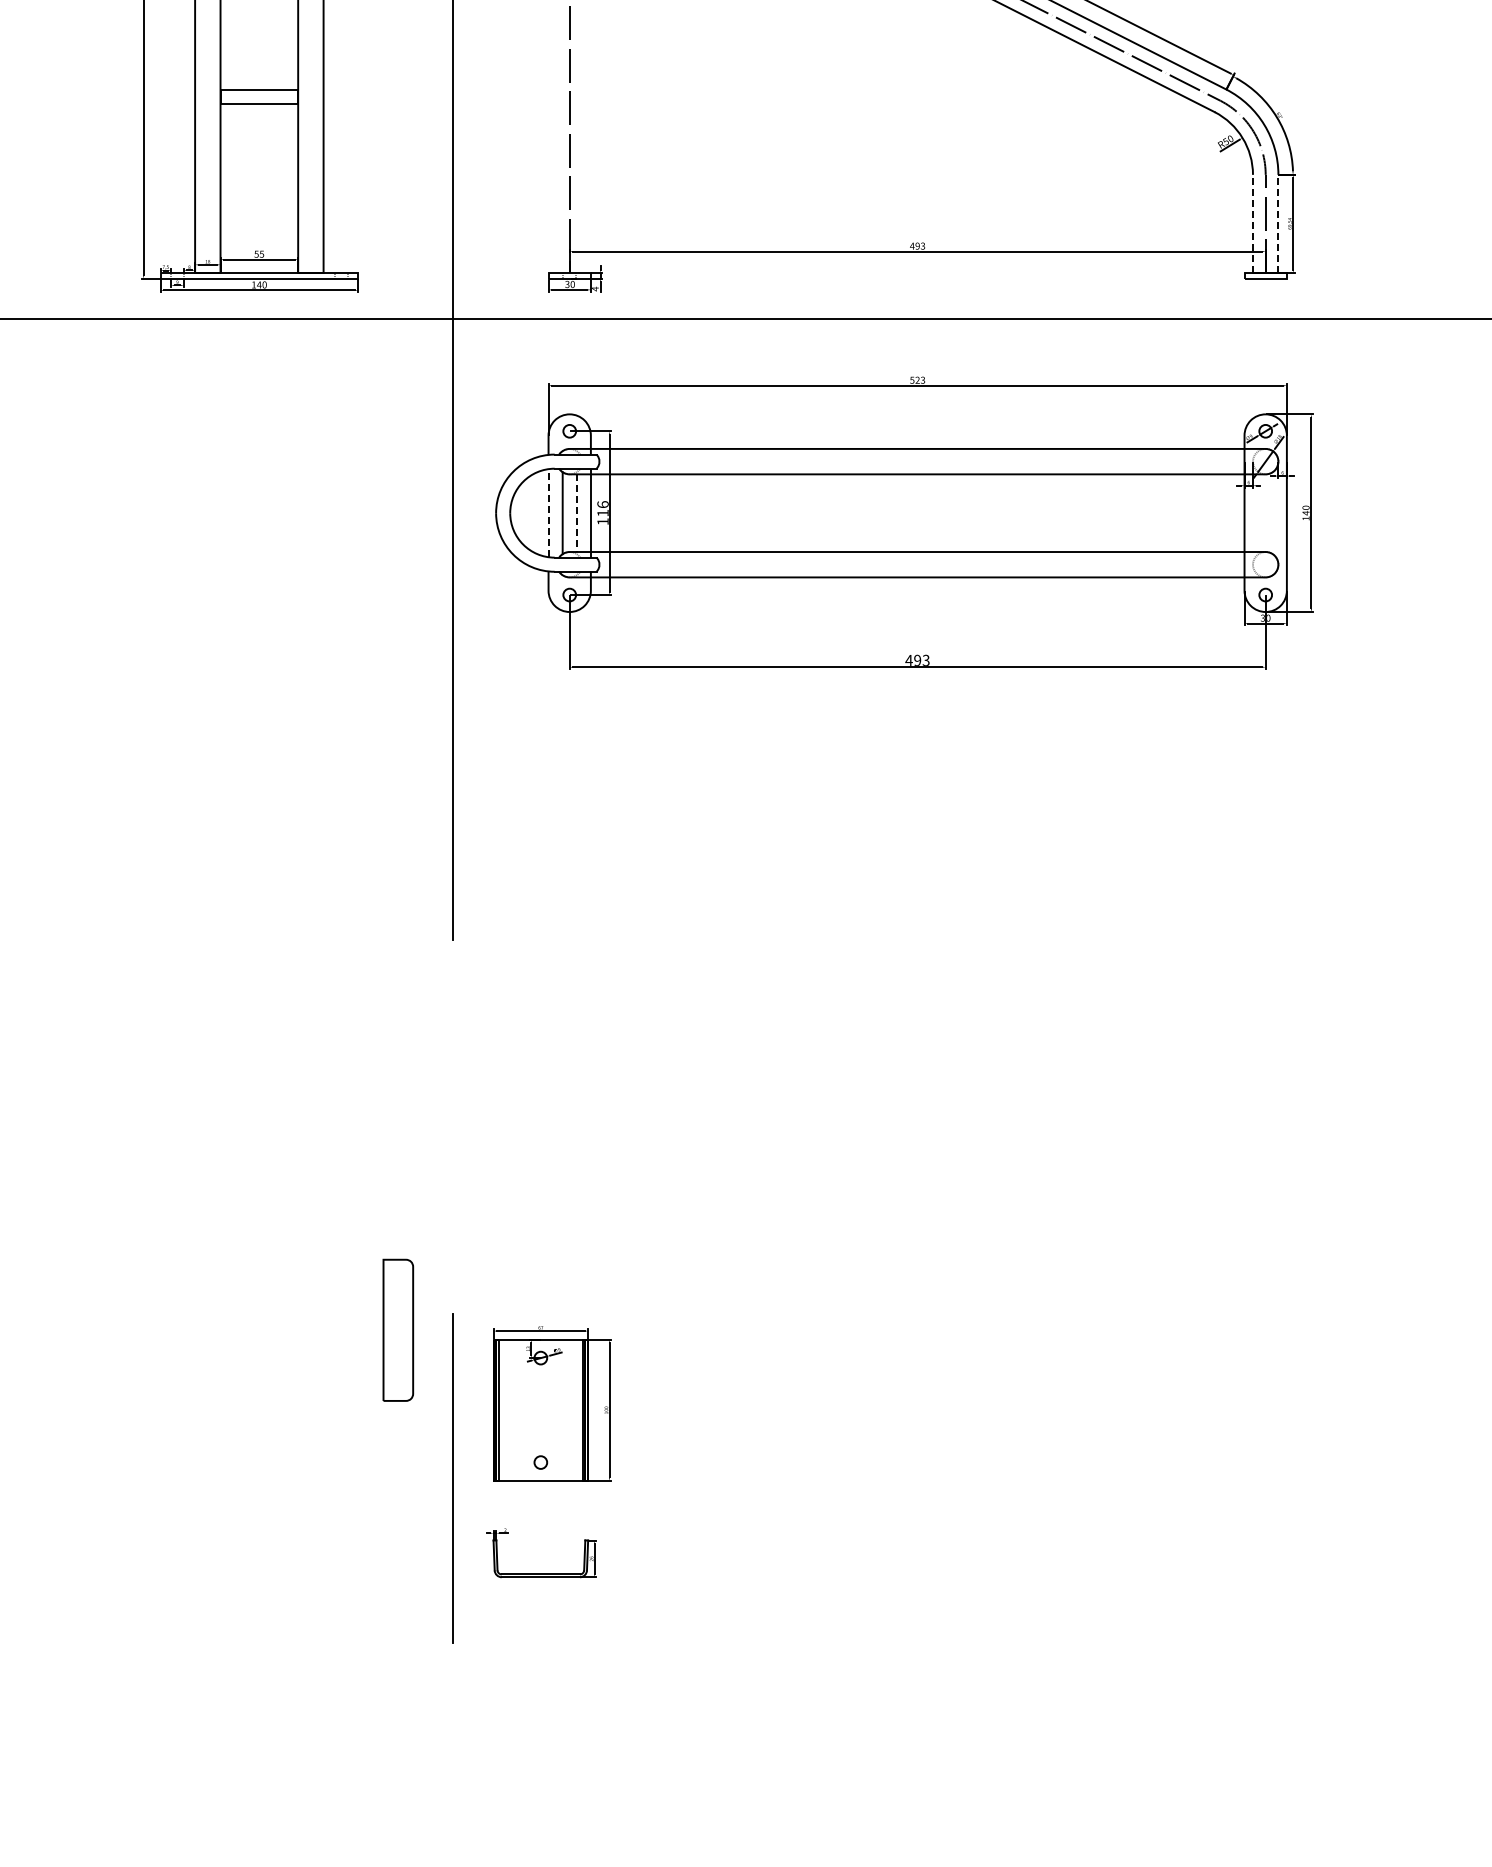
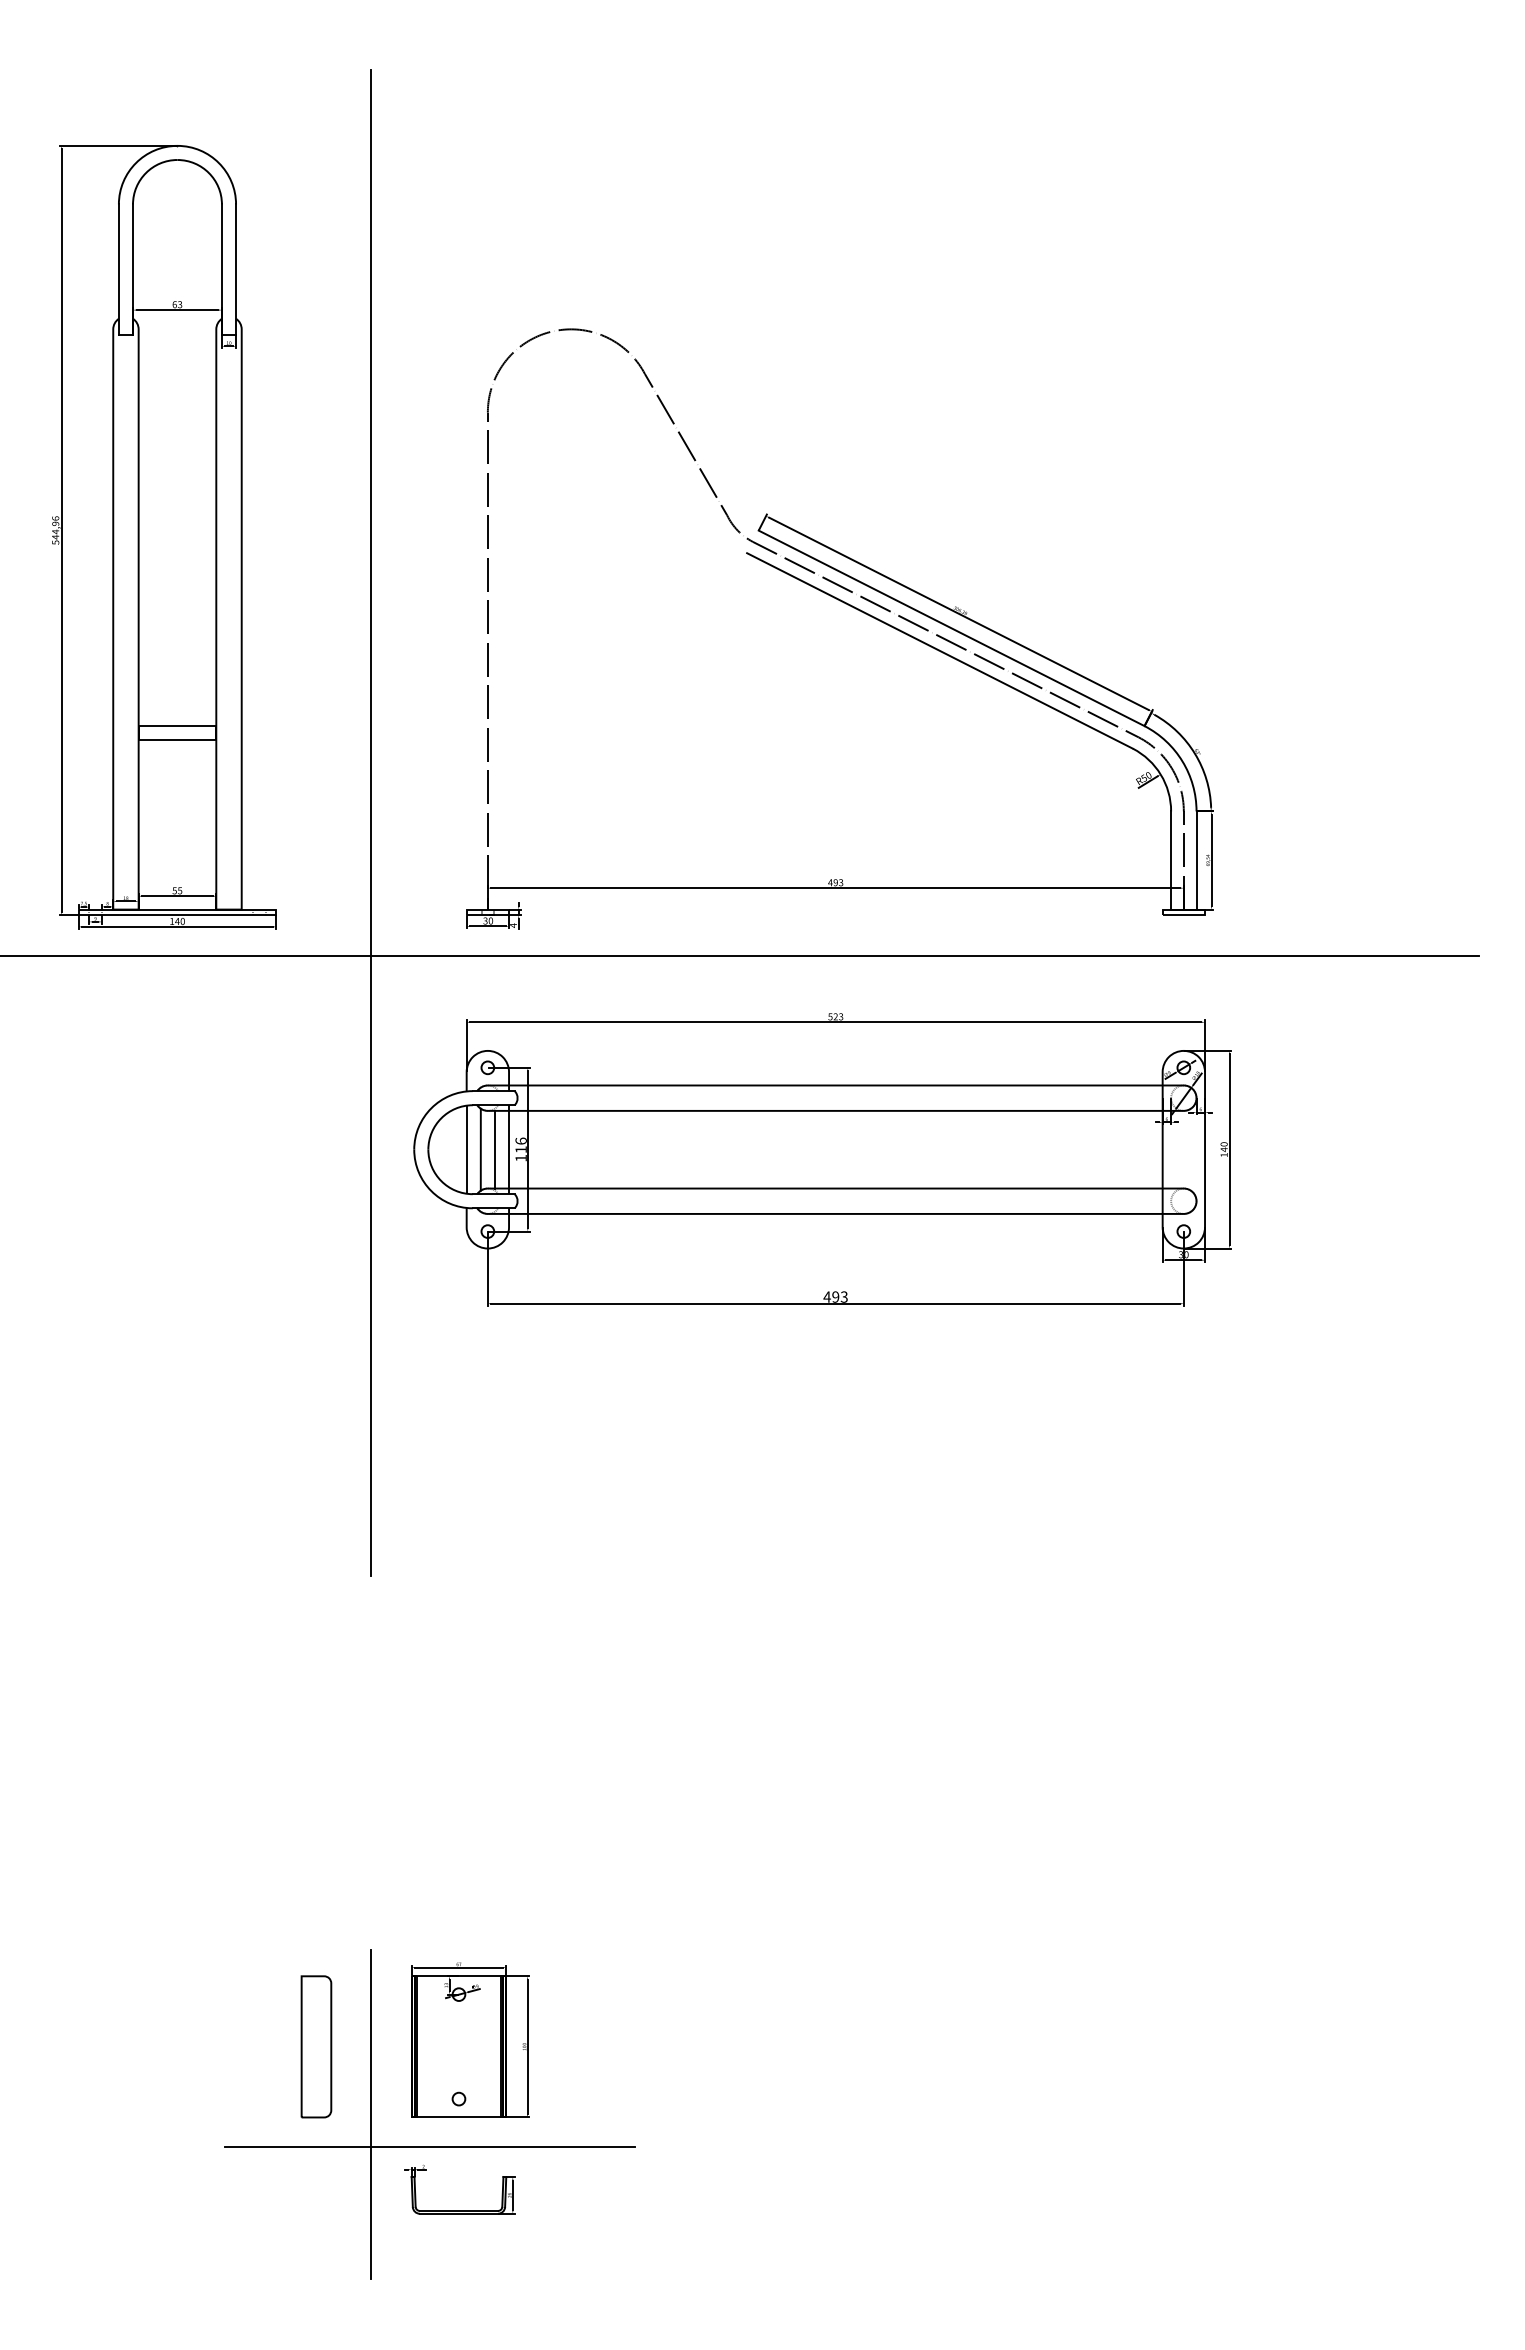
line: (1253, 223) -> (1171, 860), dashed -> solid
line: (1278, 223) -> (1196, 860), dashed -> solid
line: (548, 512) -> (466, 1149), dashed -> solid
line: (576, 512) -> (494, 1149), dashed -> solid
part: (398, 1329) -> (316, 2046), moved
line: (511, 1510) -> (429, 2147), added

